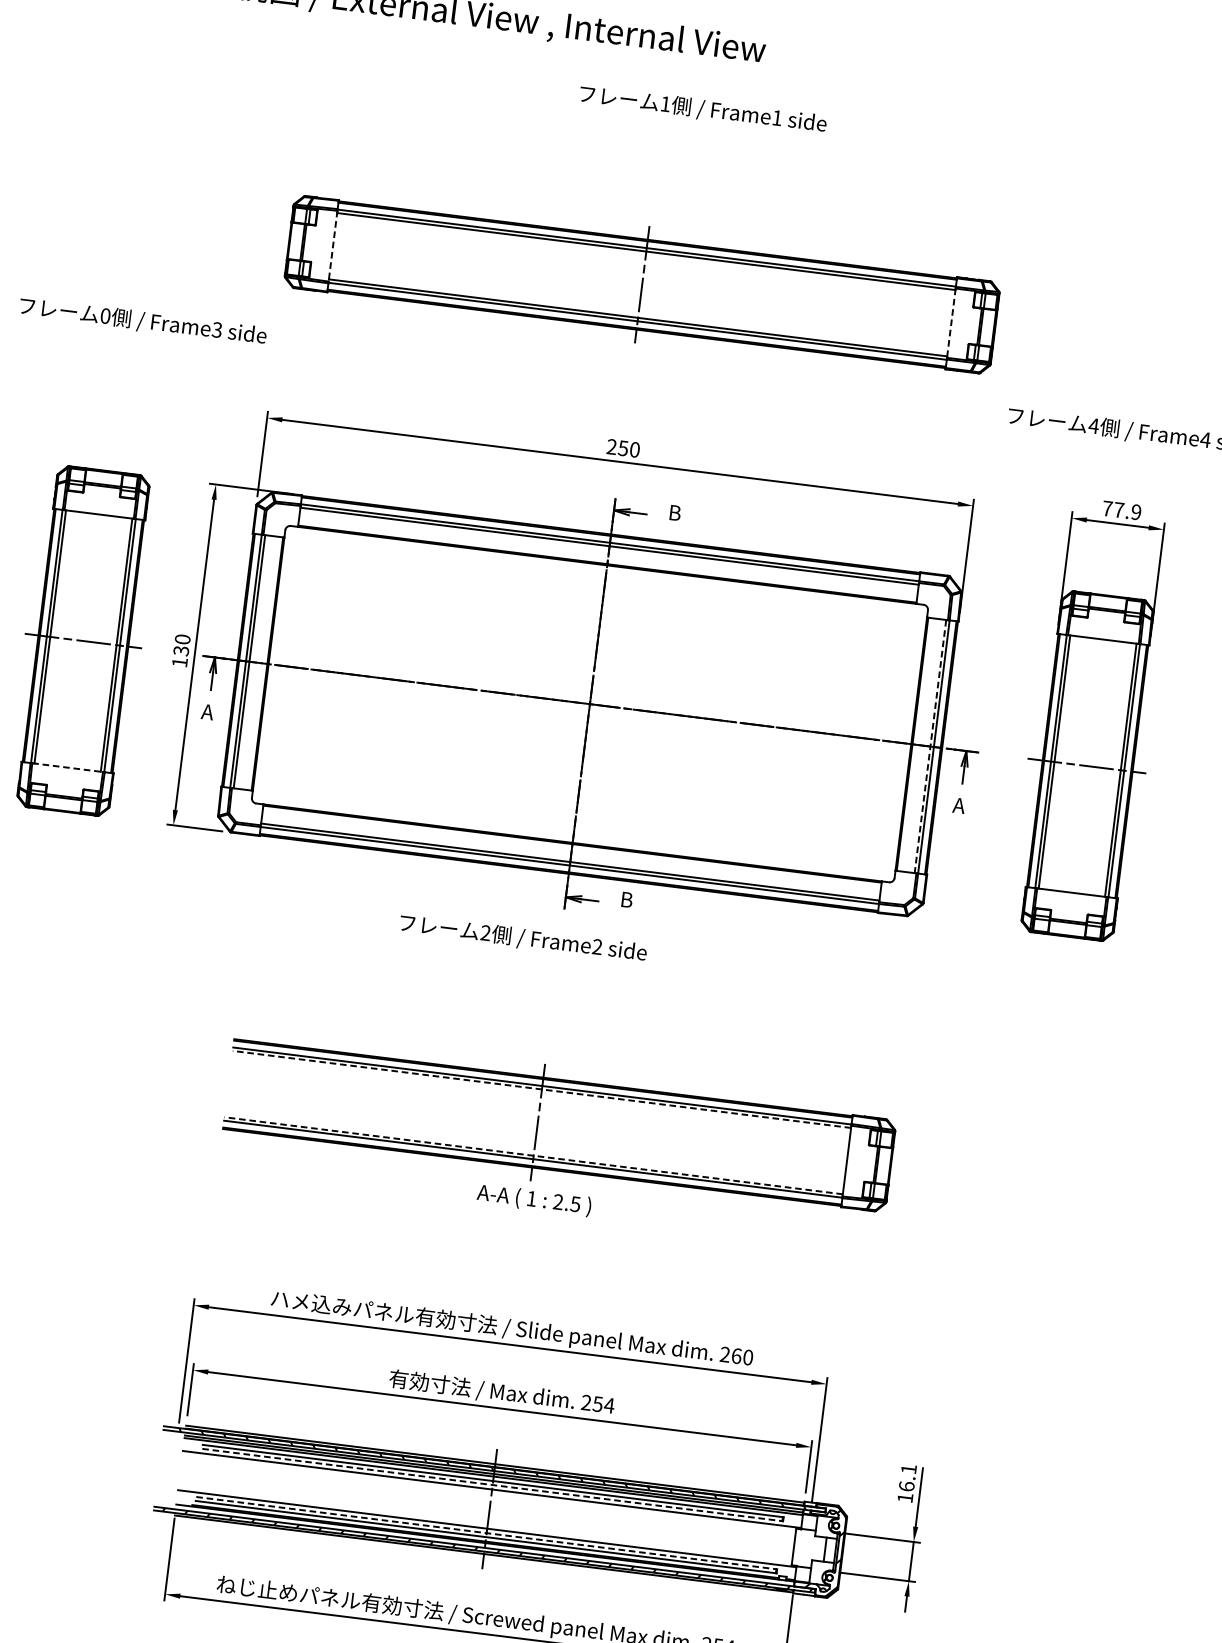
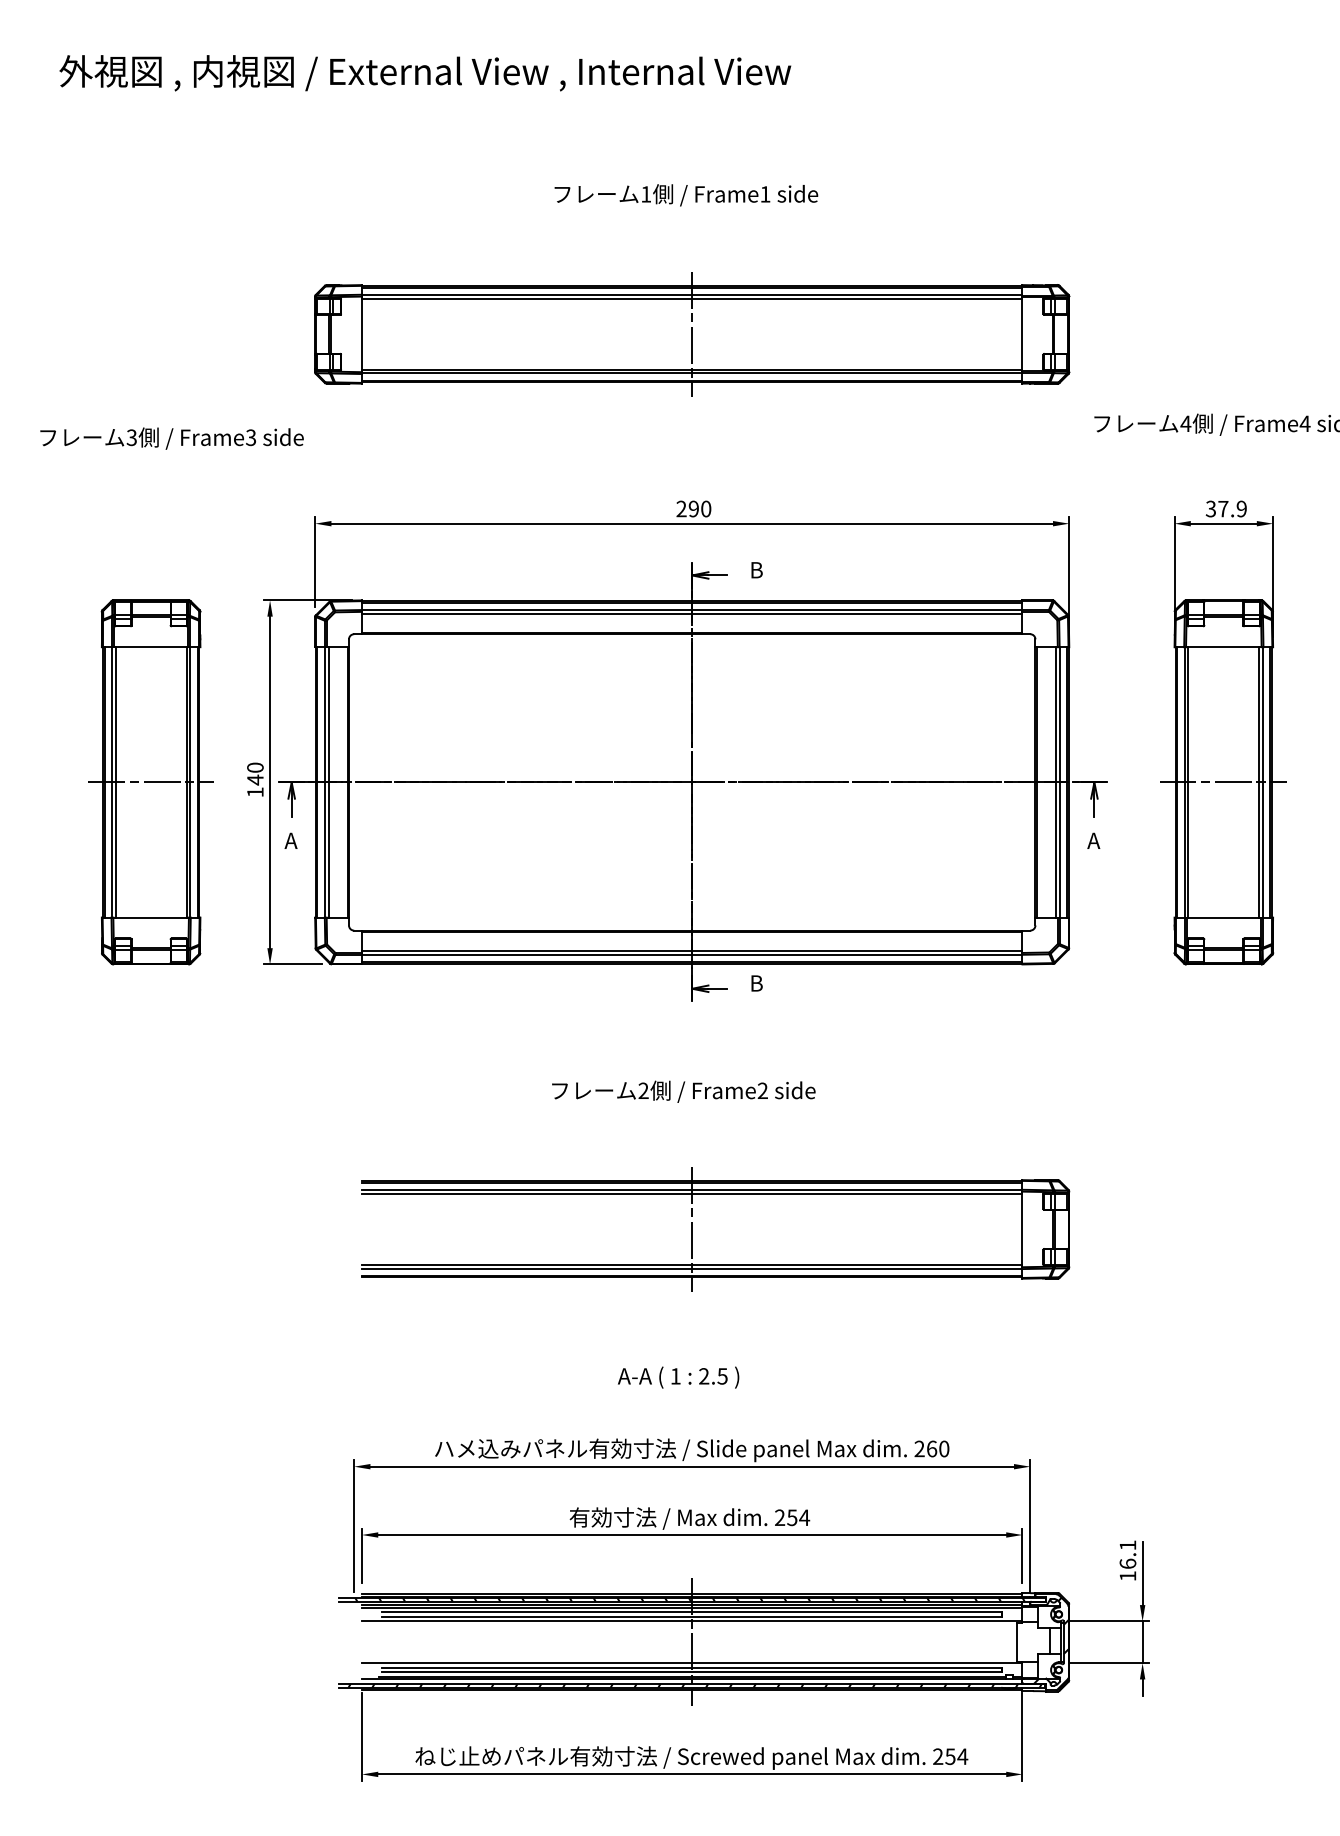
text: (703, 109) -> (686, 195), moved
line: (332, 246) -> (361, 334), dashed -> solid
text: (105, 315) -> (131, 437), 0 -> 3
line: (951, 323) -> (1022, 334), dashed -> solid
text: (623, 447) -> (693, 508), 250 -> 290
text: (1107, 508) -> (1210, 508), 77.9 -> 37.9
text: (181, 650) -> (255, 779), 130 -> 140
line: (930, 746) -> (1055, 782), dashed -> solid
line: (68, 767) -> (151, 917), dashed -> solid
text: (523, 938) -> (683, 1091), moved
line: (541, 1089) -> (691, 1194), dashed -> solid
line: (533, 1155) -> (691, 1264), dashed -> solid
text: (534, 1200) -> (678, 1377), moved
line: (492, 1485) -> (692, 1616), dashed -> solid
line: (487, 1532) -> (692, 1667), dashed -> solid

